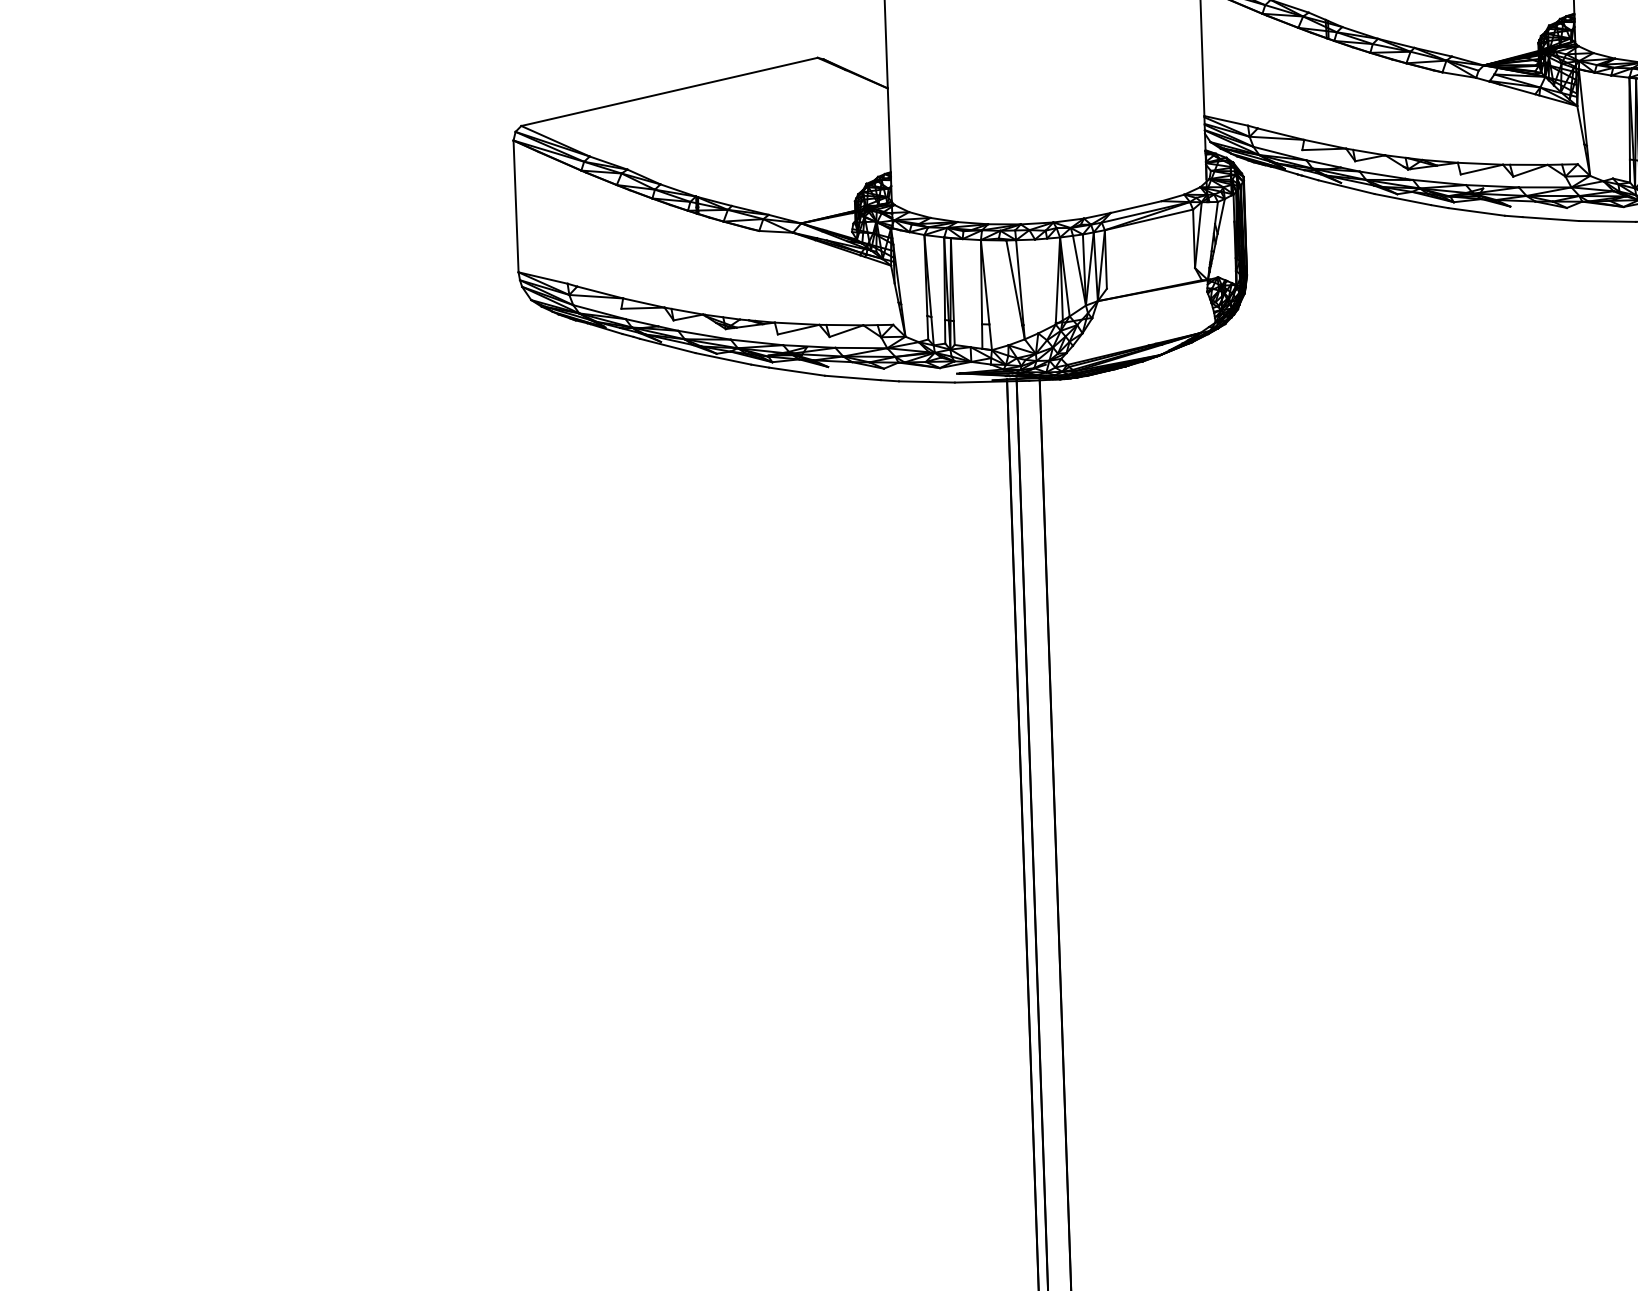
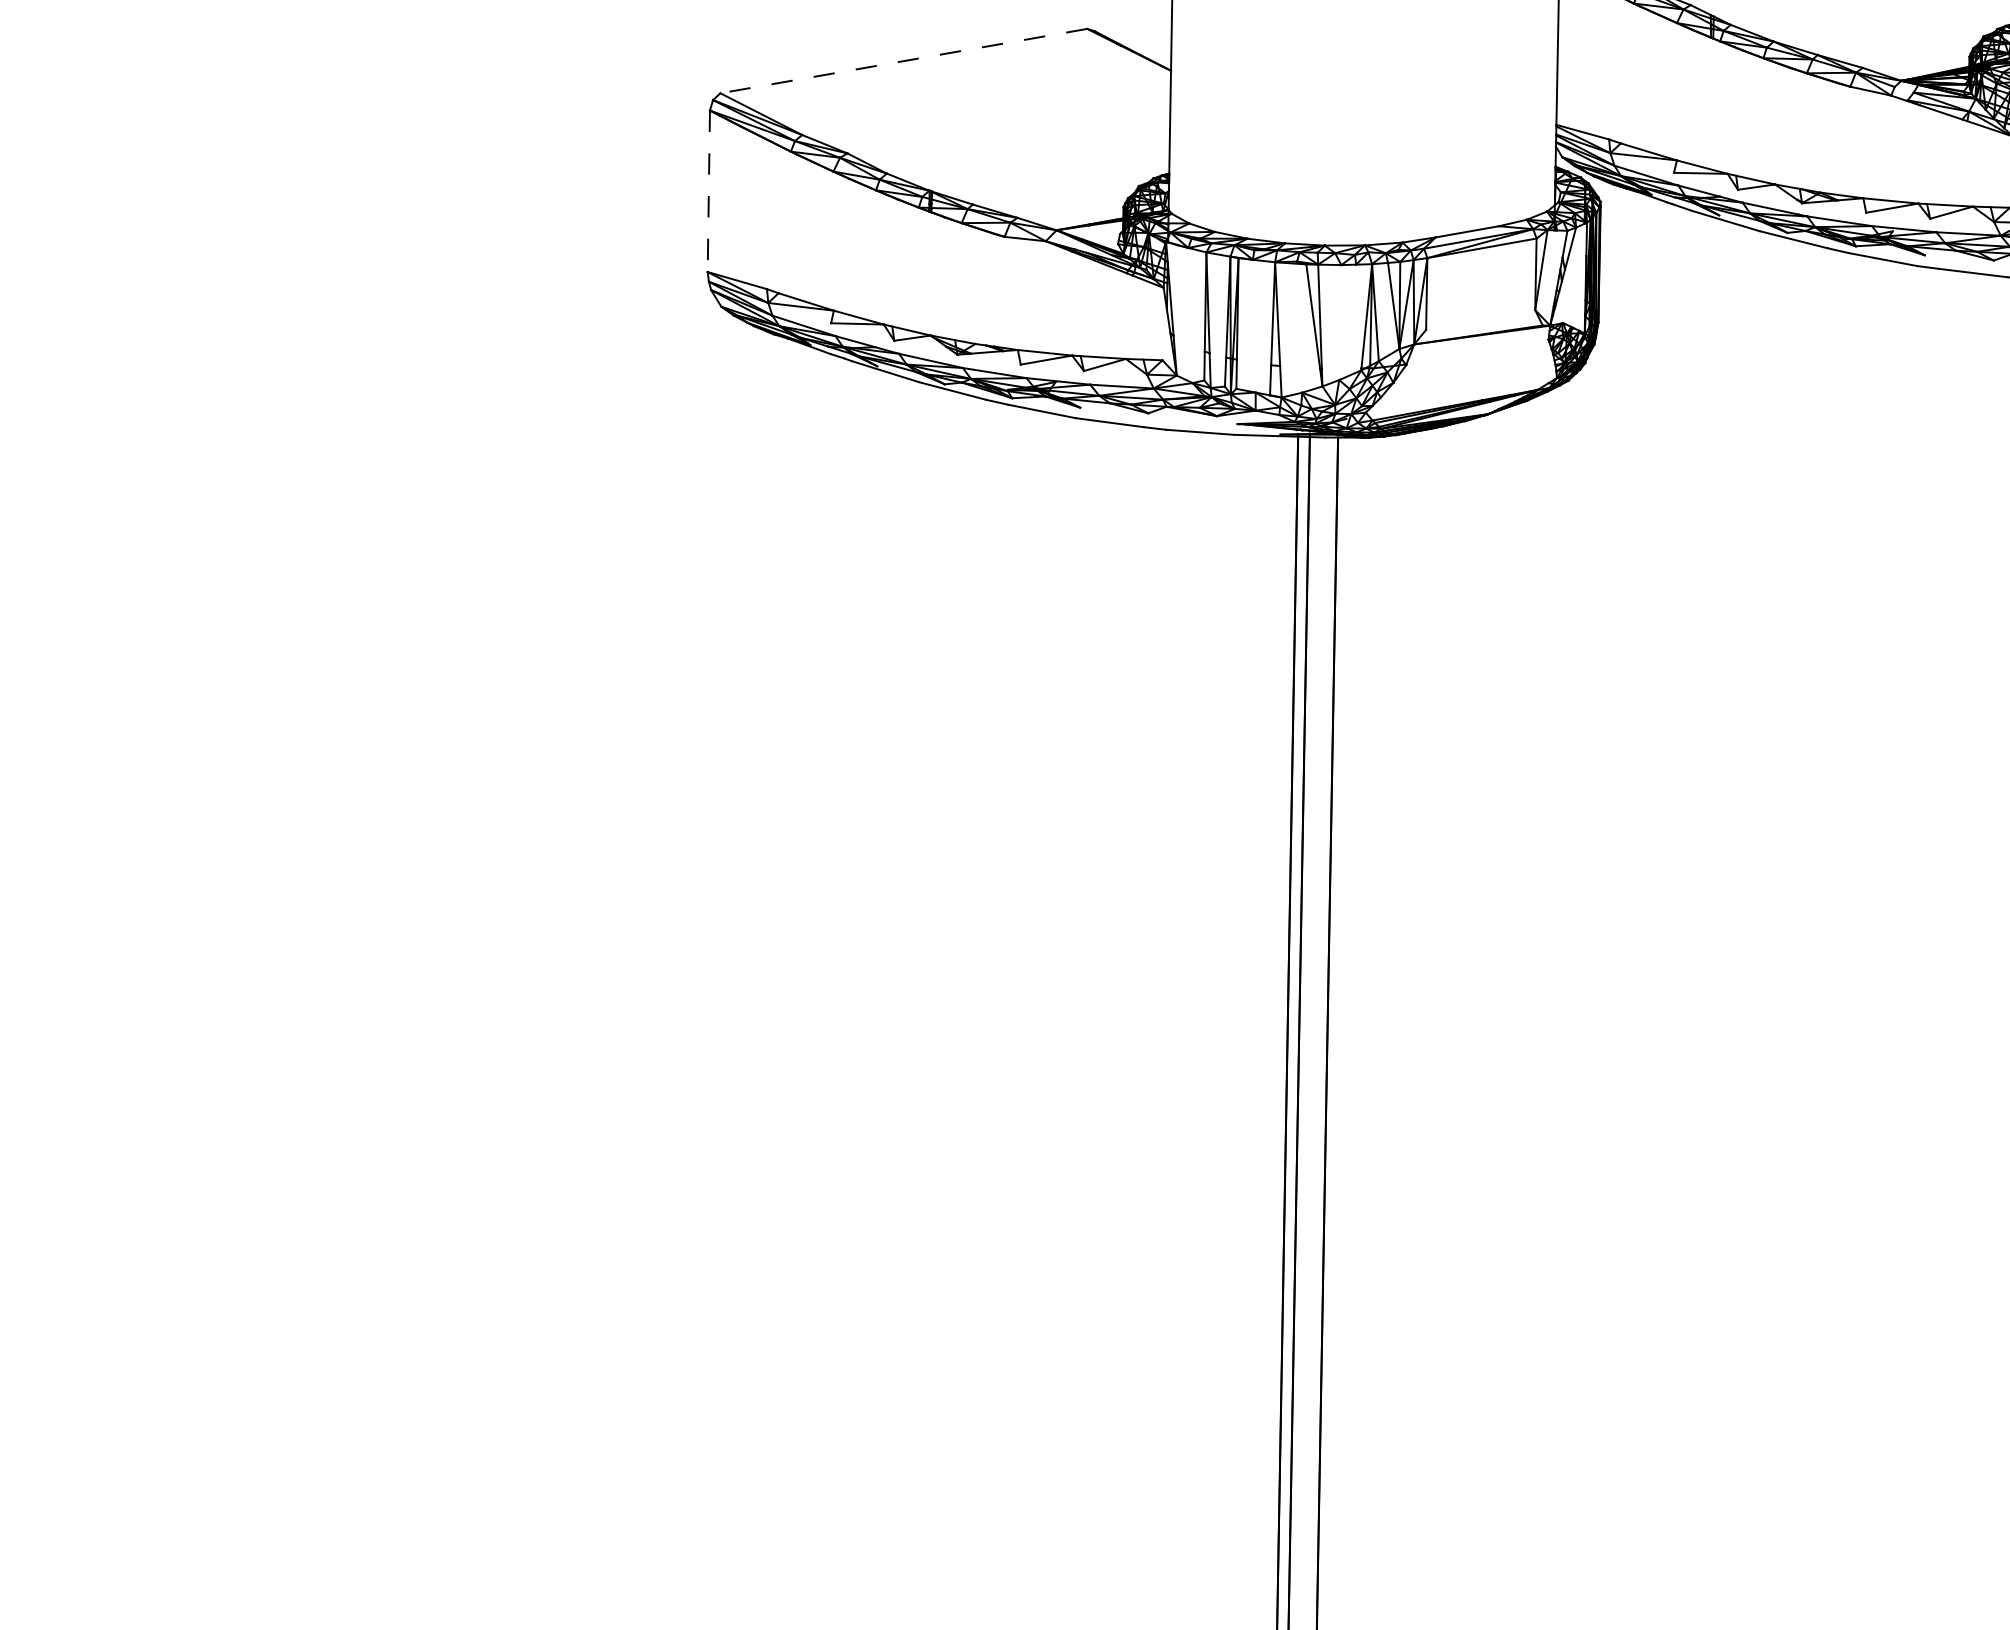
line: (669, 92) -> (903, 61), solid -> dashed
line: (515, 206) -> (708, 191), solid -> dashed

